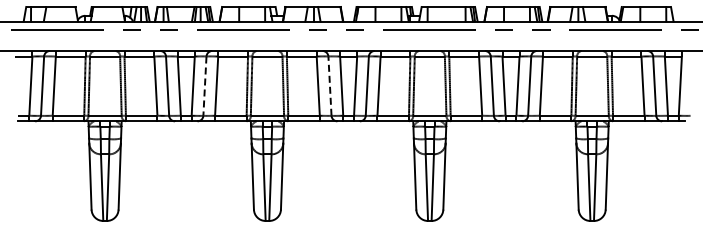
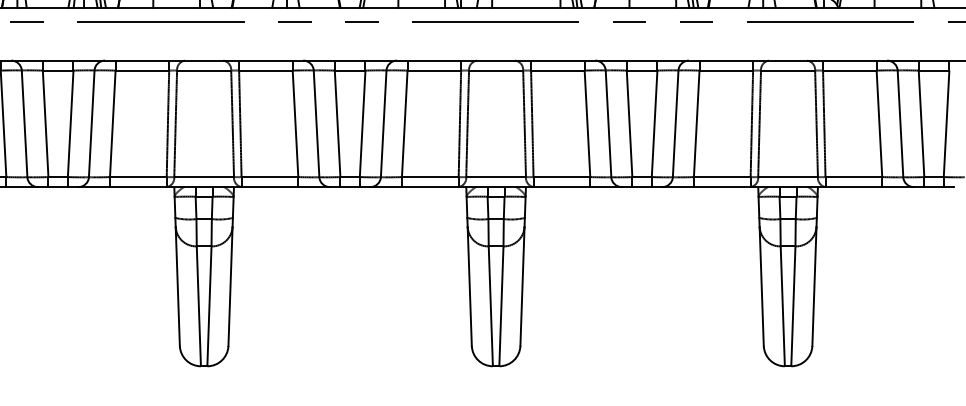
line: (204, 86) -> (90, 124), dashed -> solid
line: (329, 86) -> (315, 124), dashed -> solid

